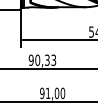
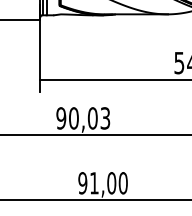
text: (46, 59) -> (91, 116), 90,33 -> 90,03

